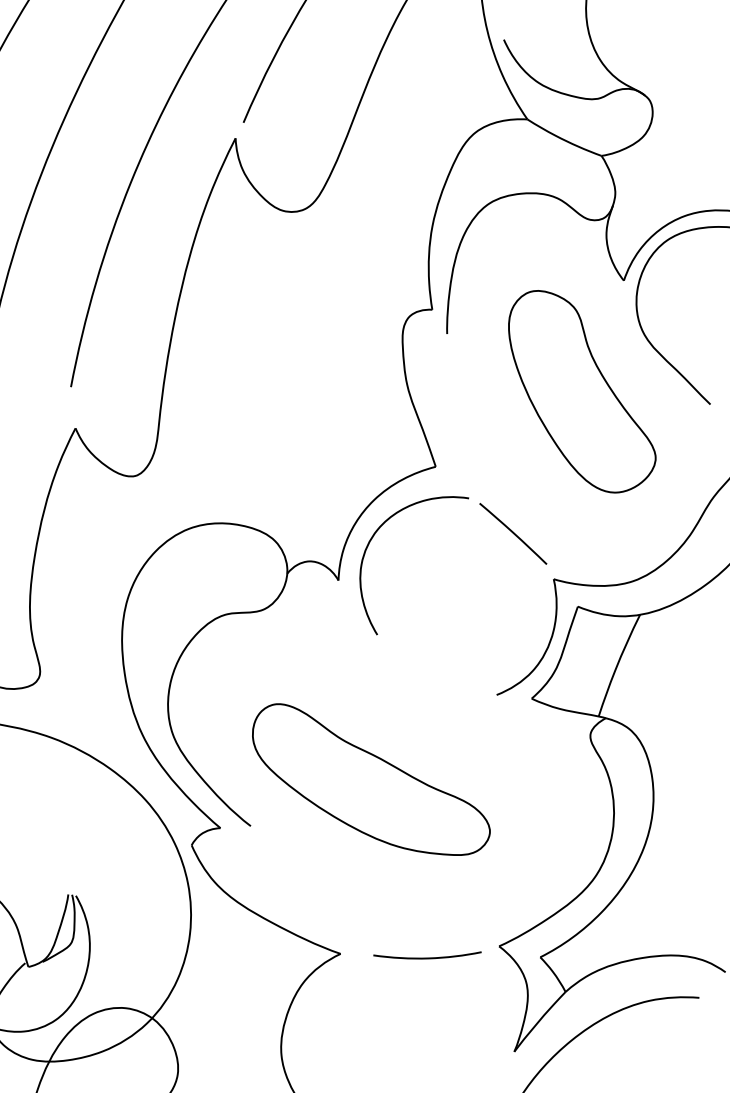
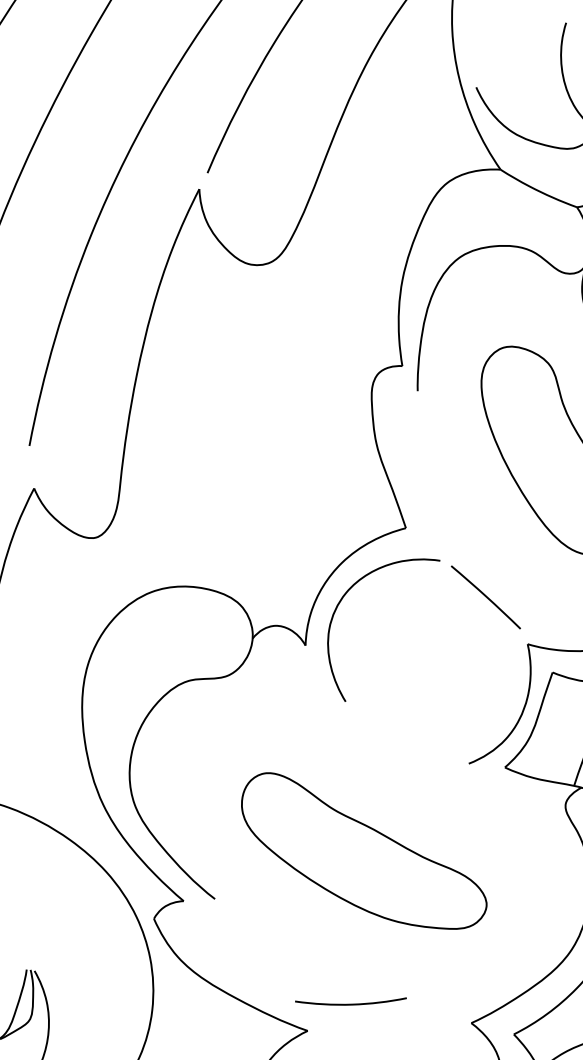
part: (371, 779) -> (364, 850), moved
curve: (427, 957) -> (350, 1003), moved

